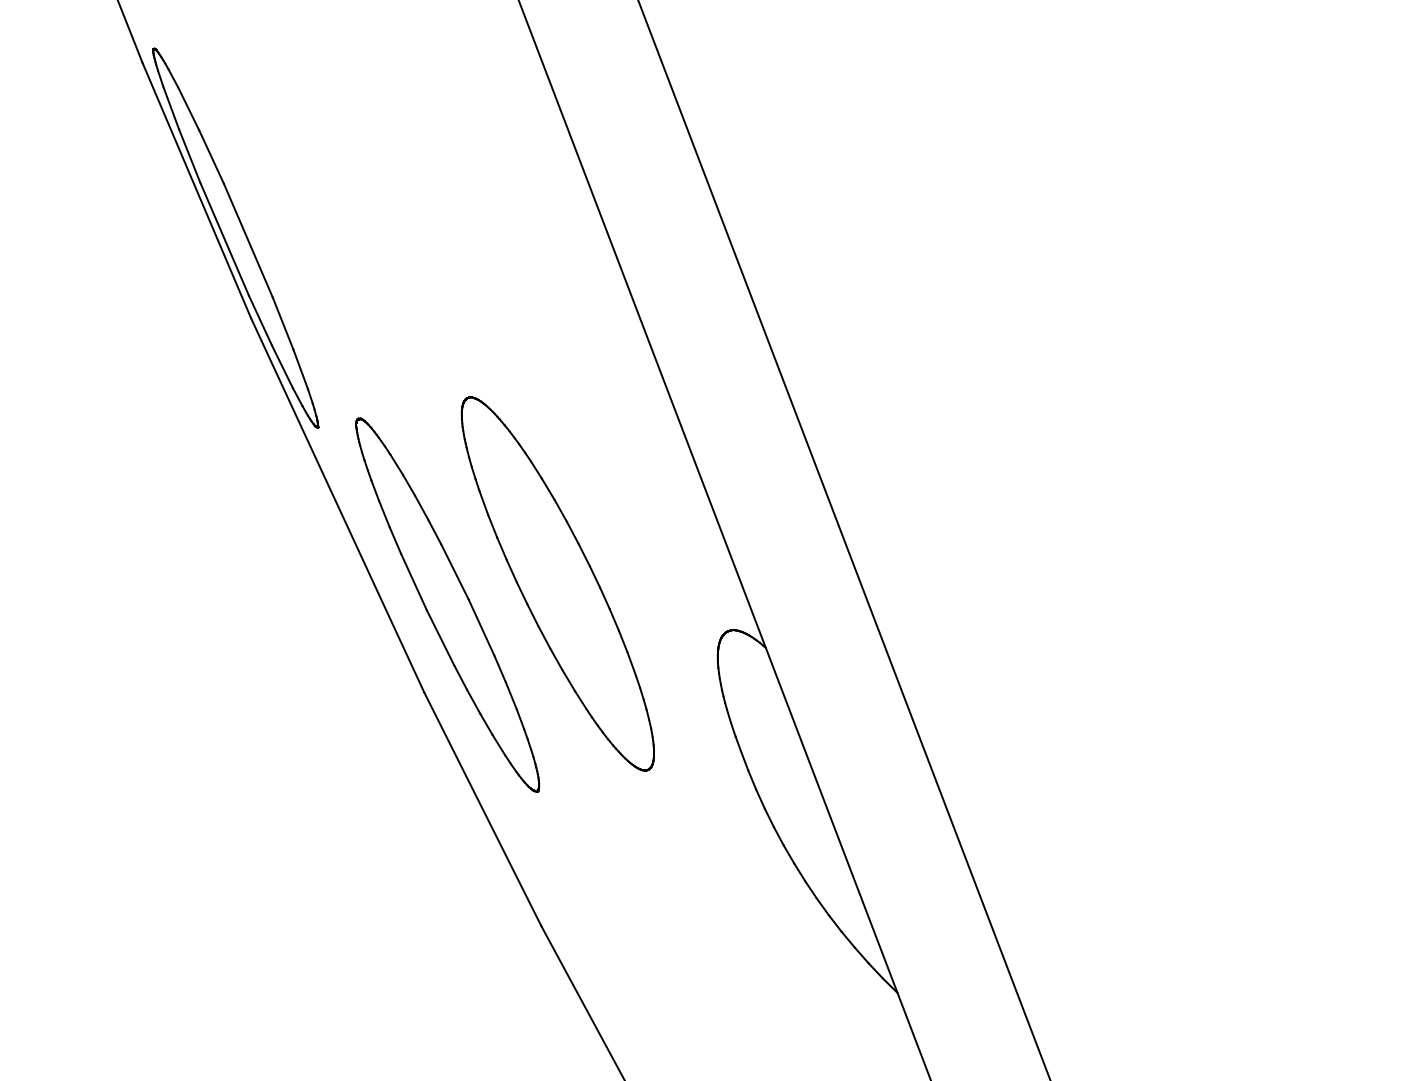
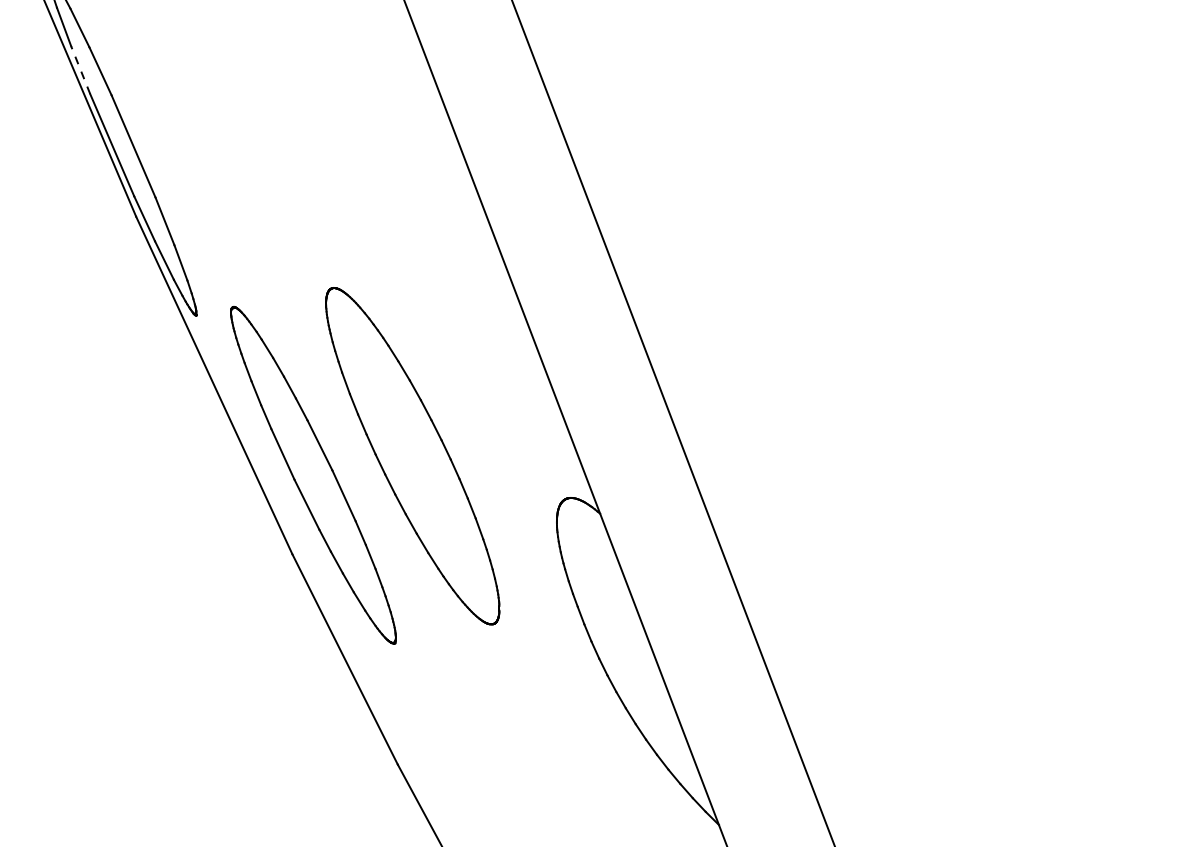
line: (189, 155) -> (80, 69), solid -> dashed

